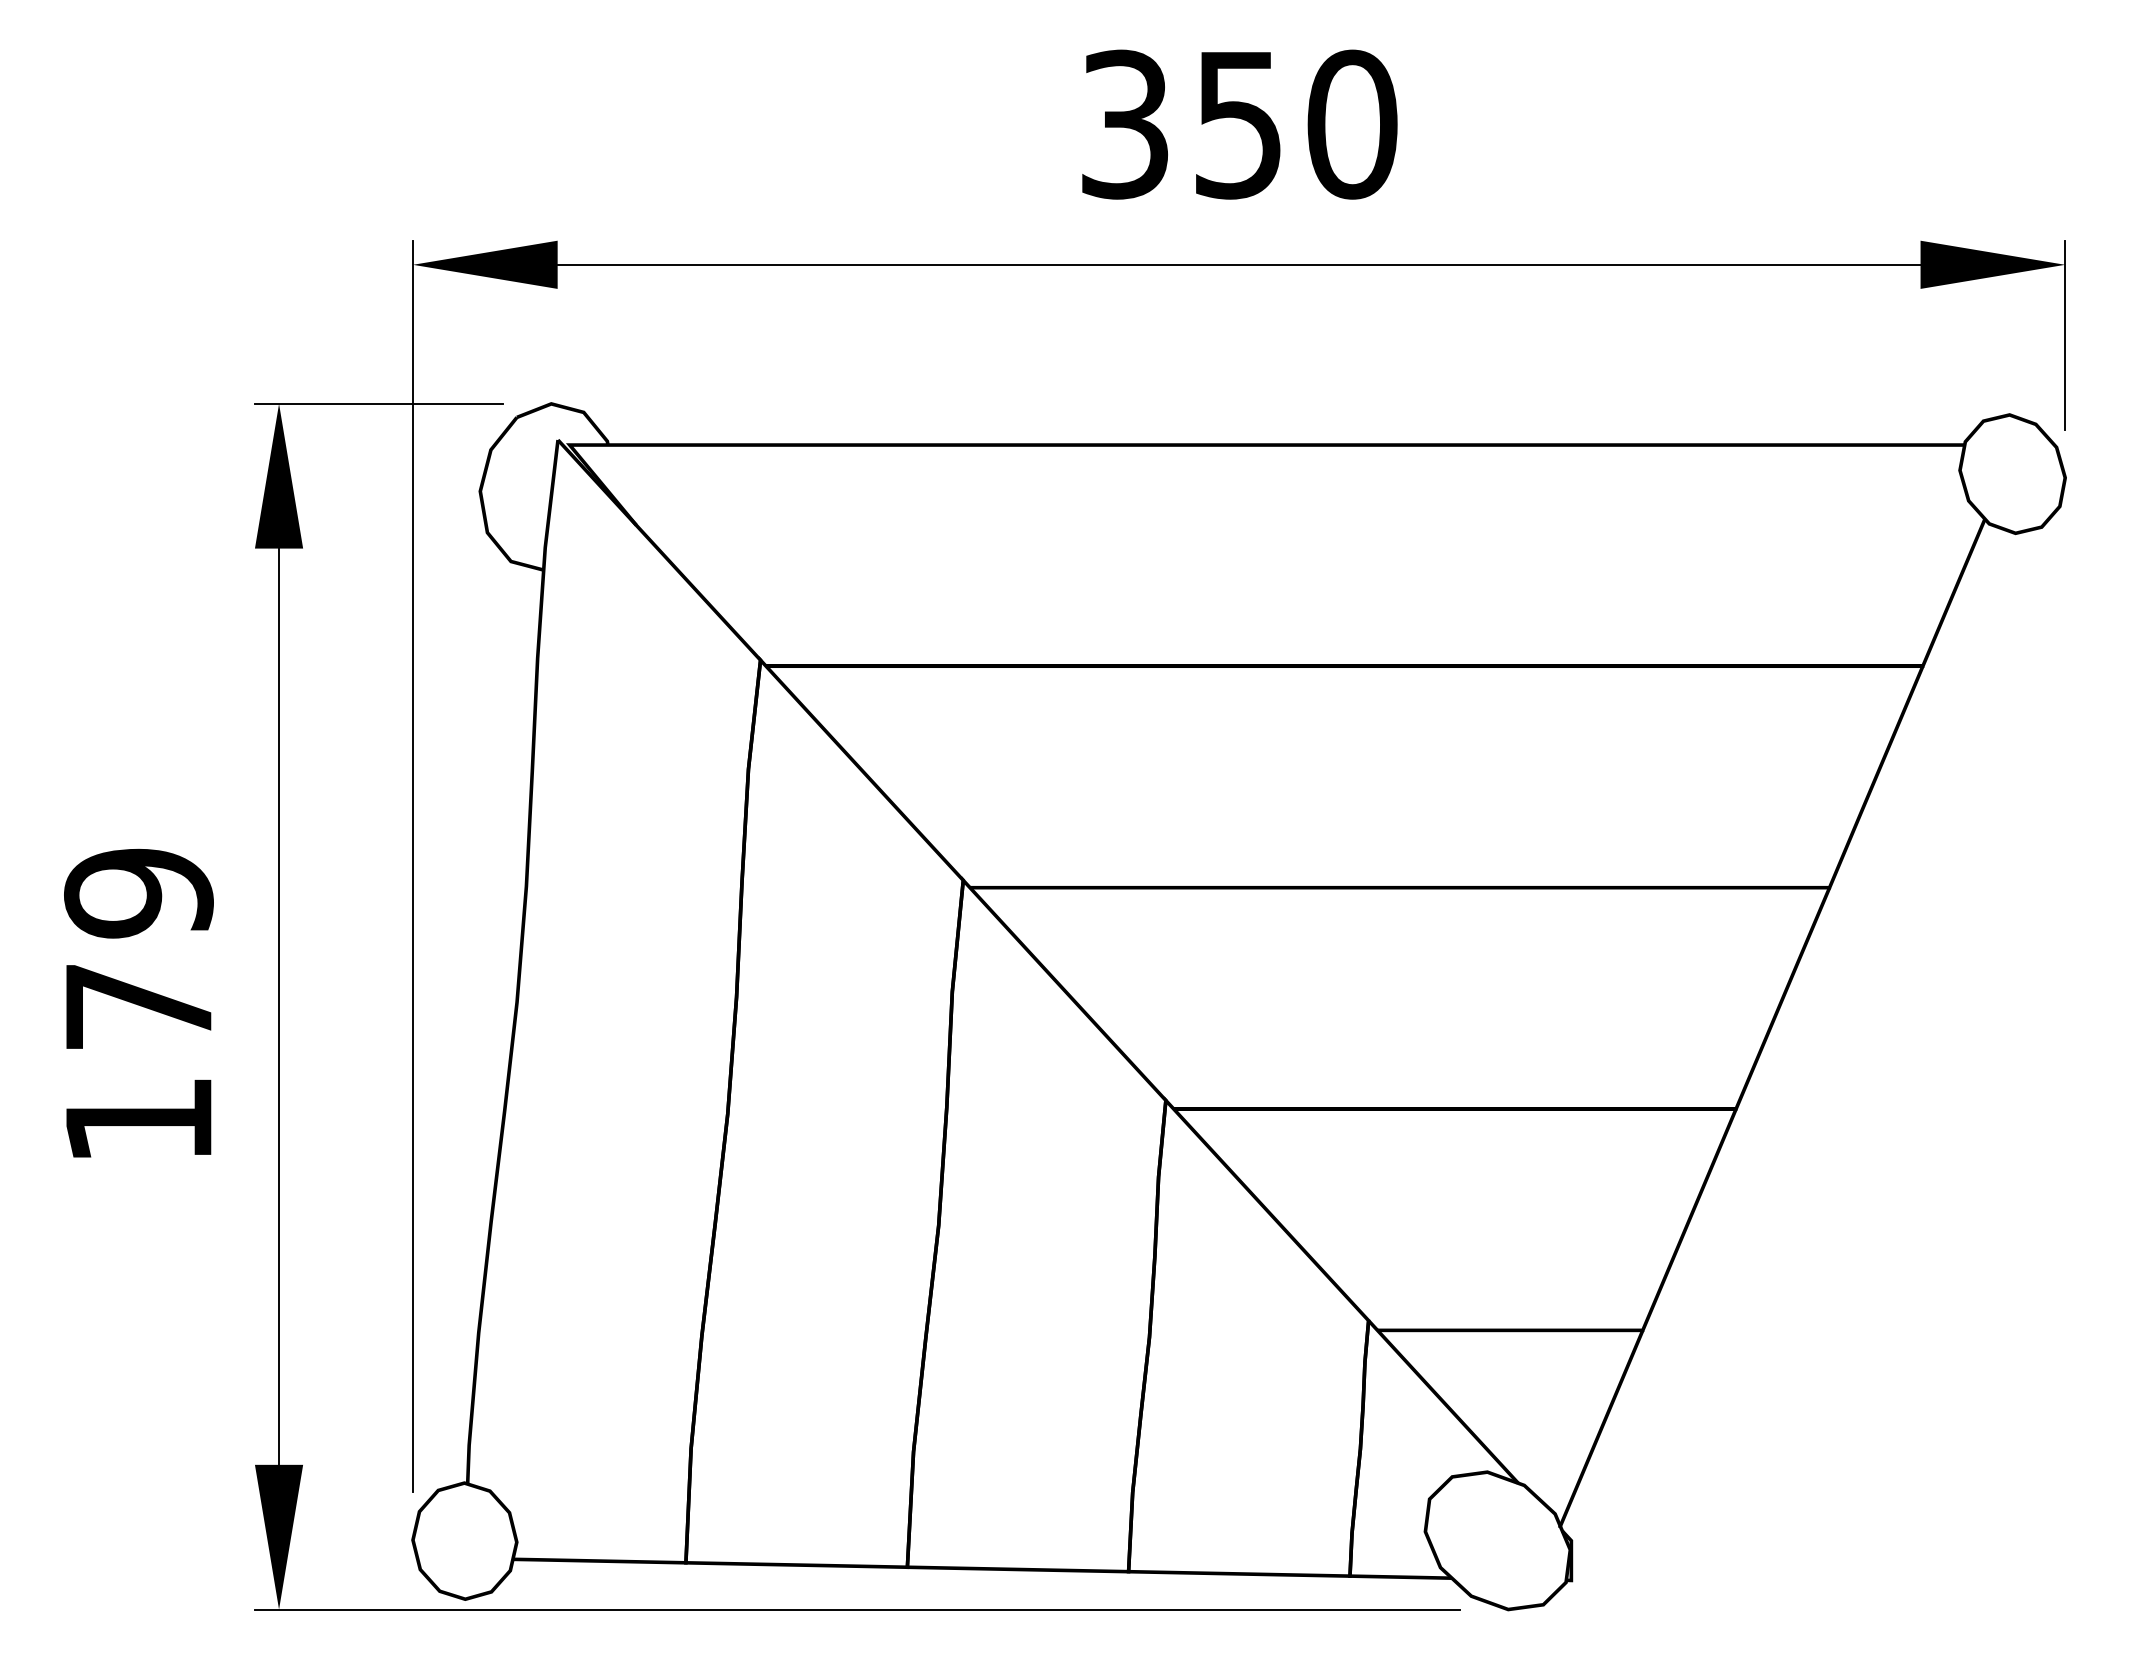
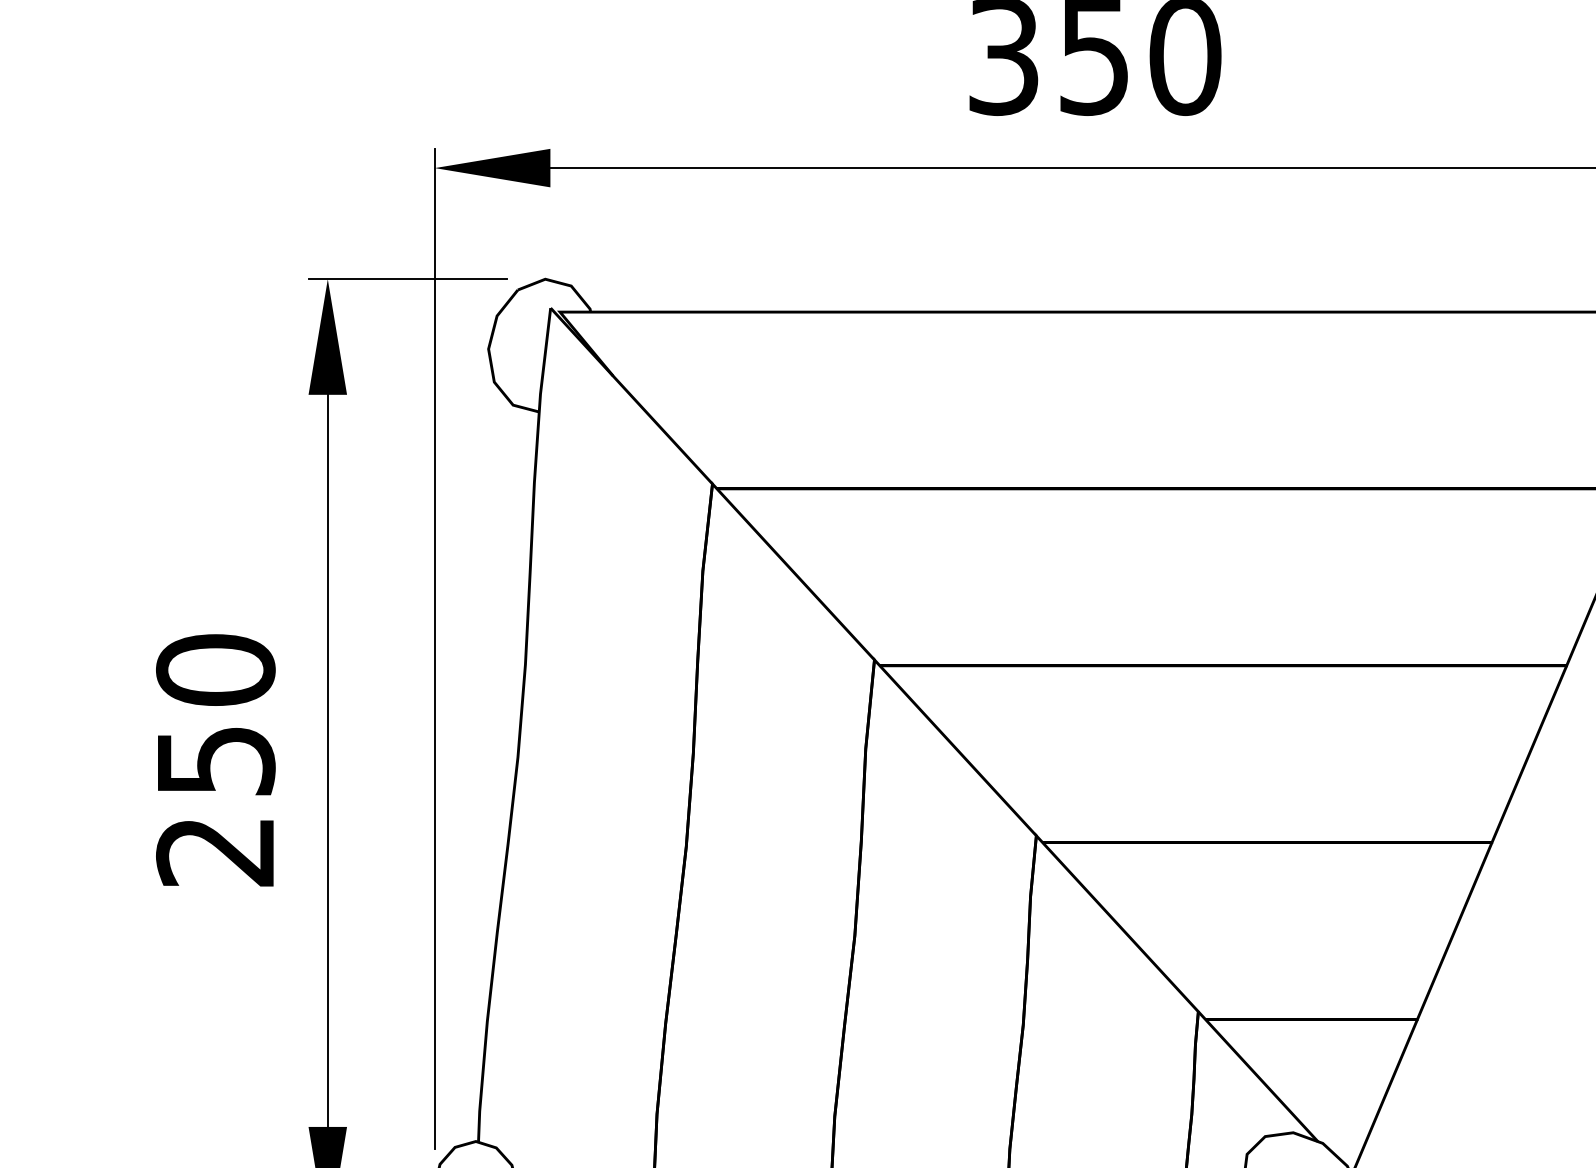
text: (138, 1005) -> (215, 759), 179 -> 250

